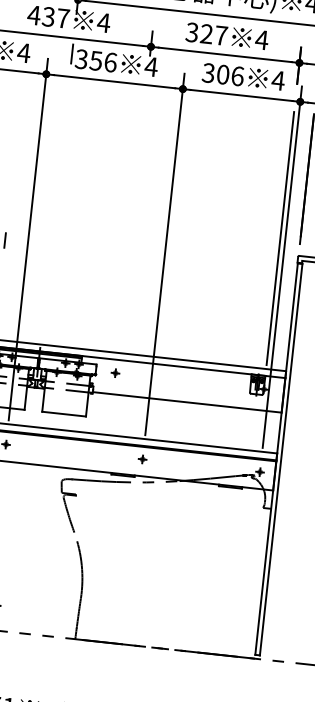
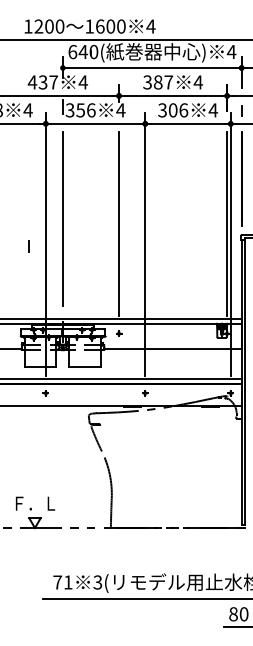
text: (205, 34) -> (157, 82), 327 -> 387
line: (55, 206) -> (62, 218), added
line: (132, 222) -> (119, 223), added

